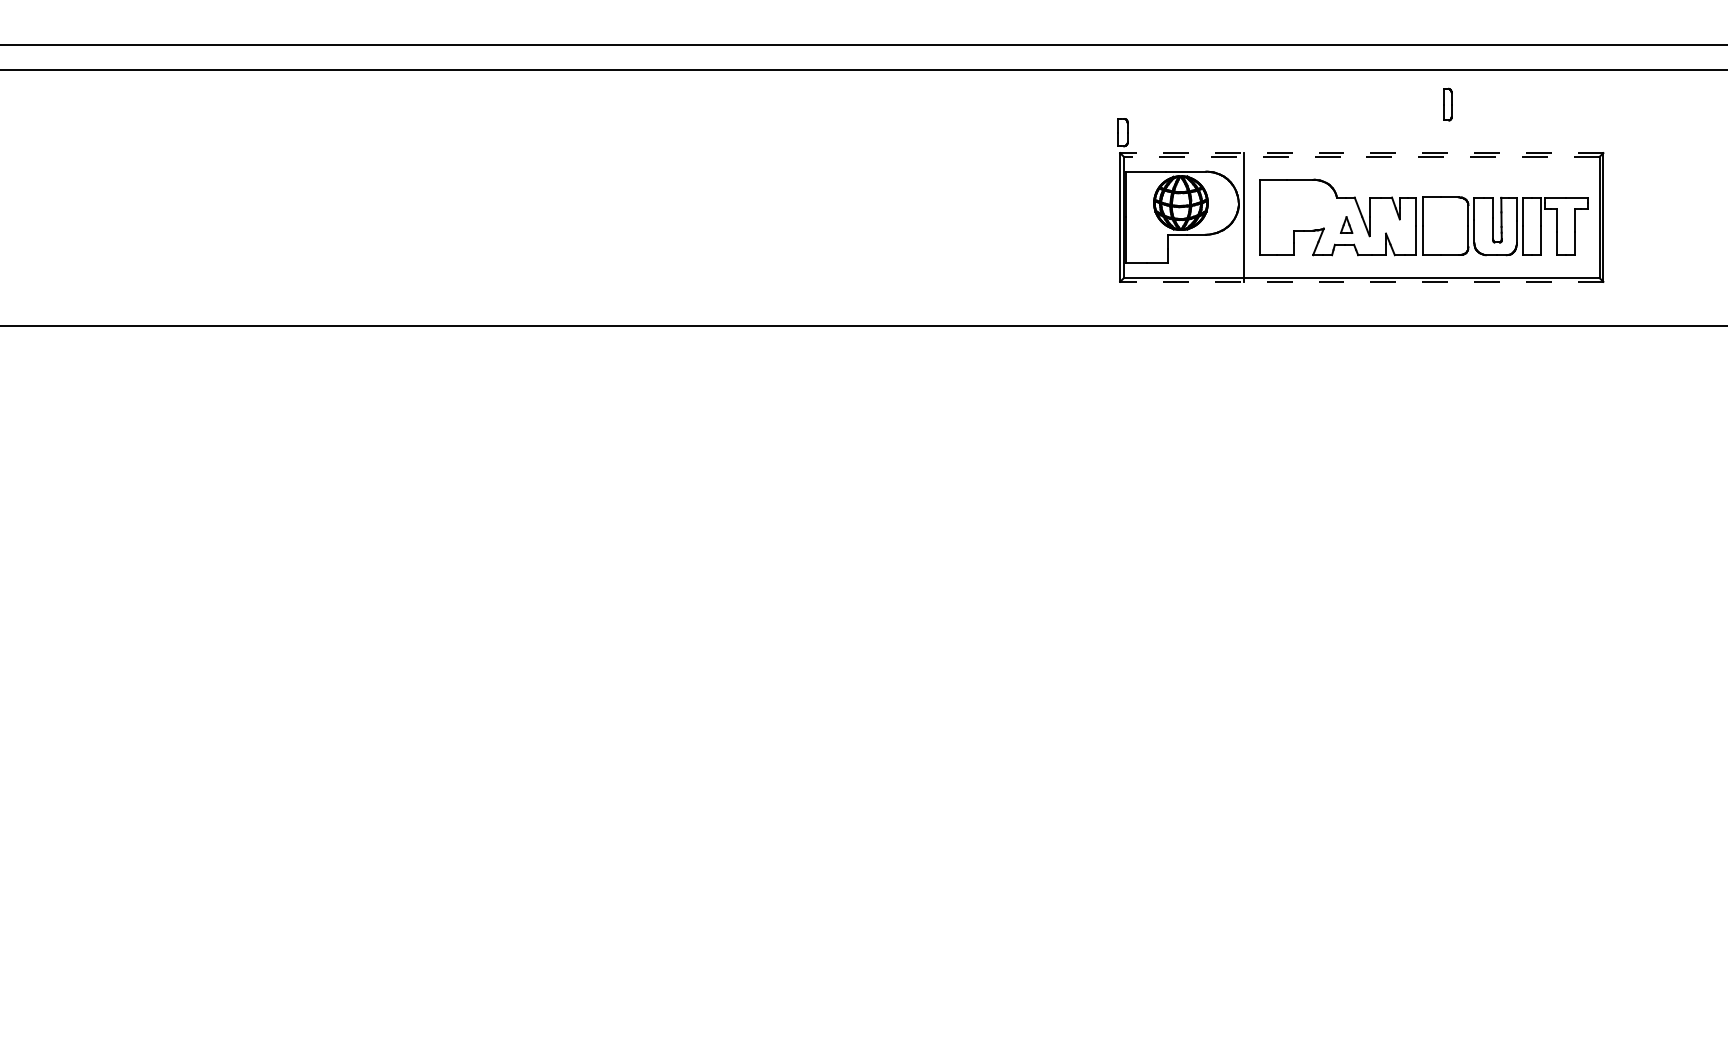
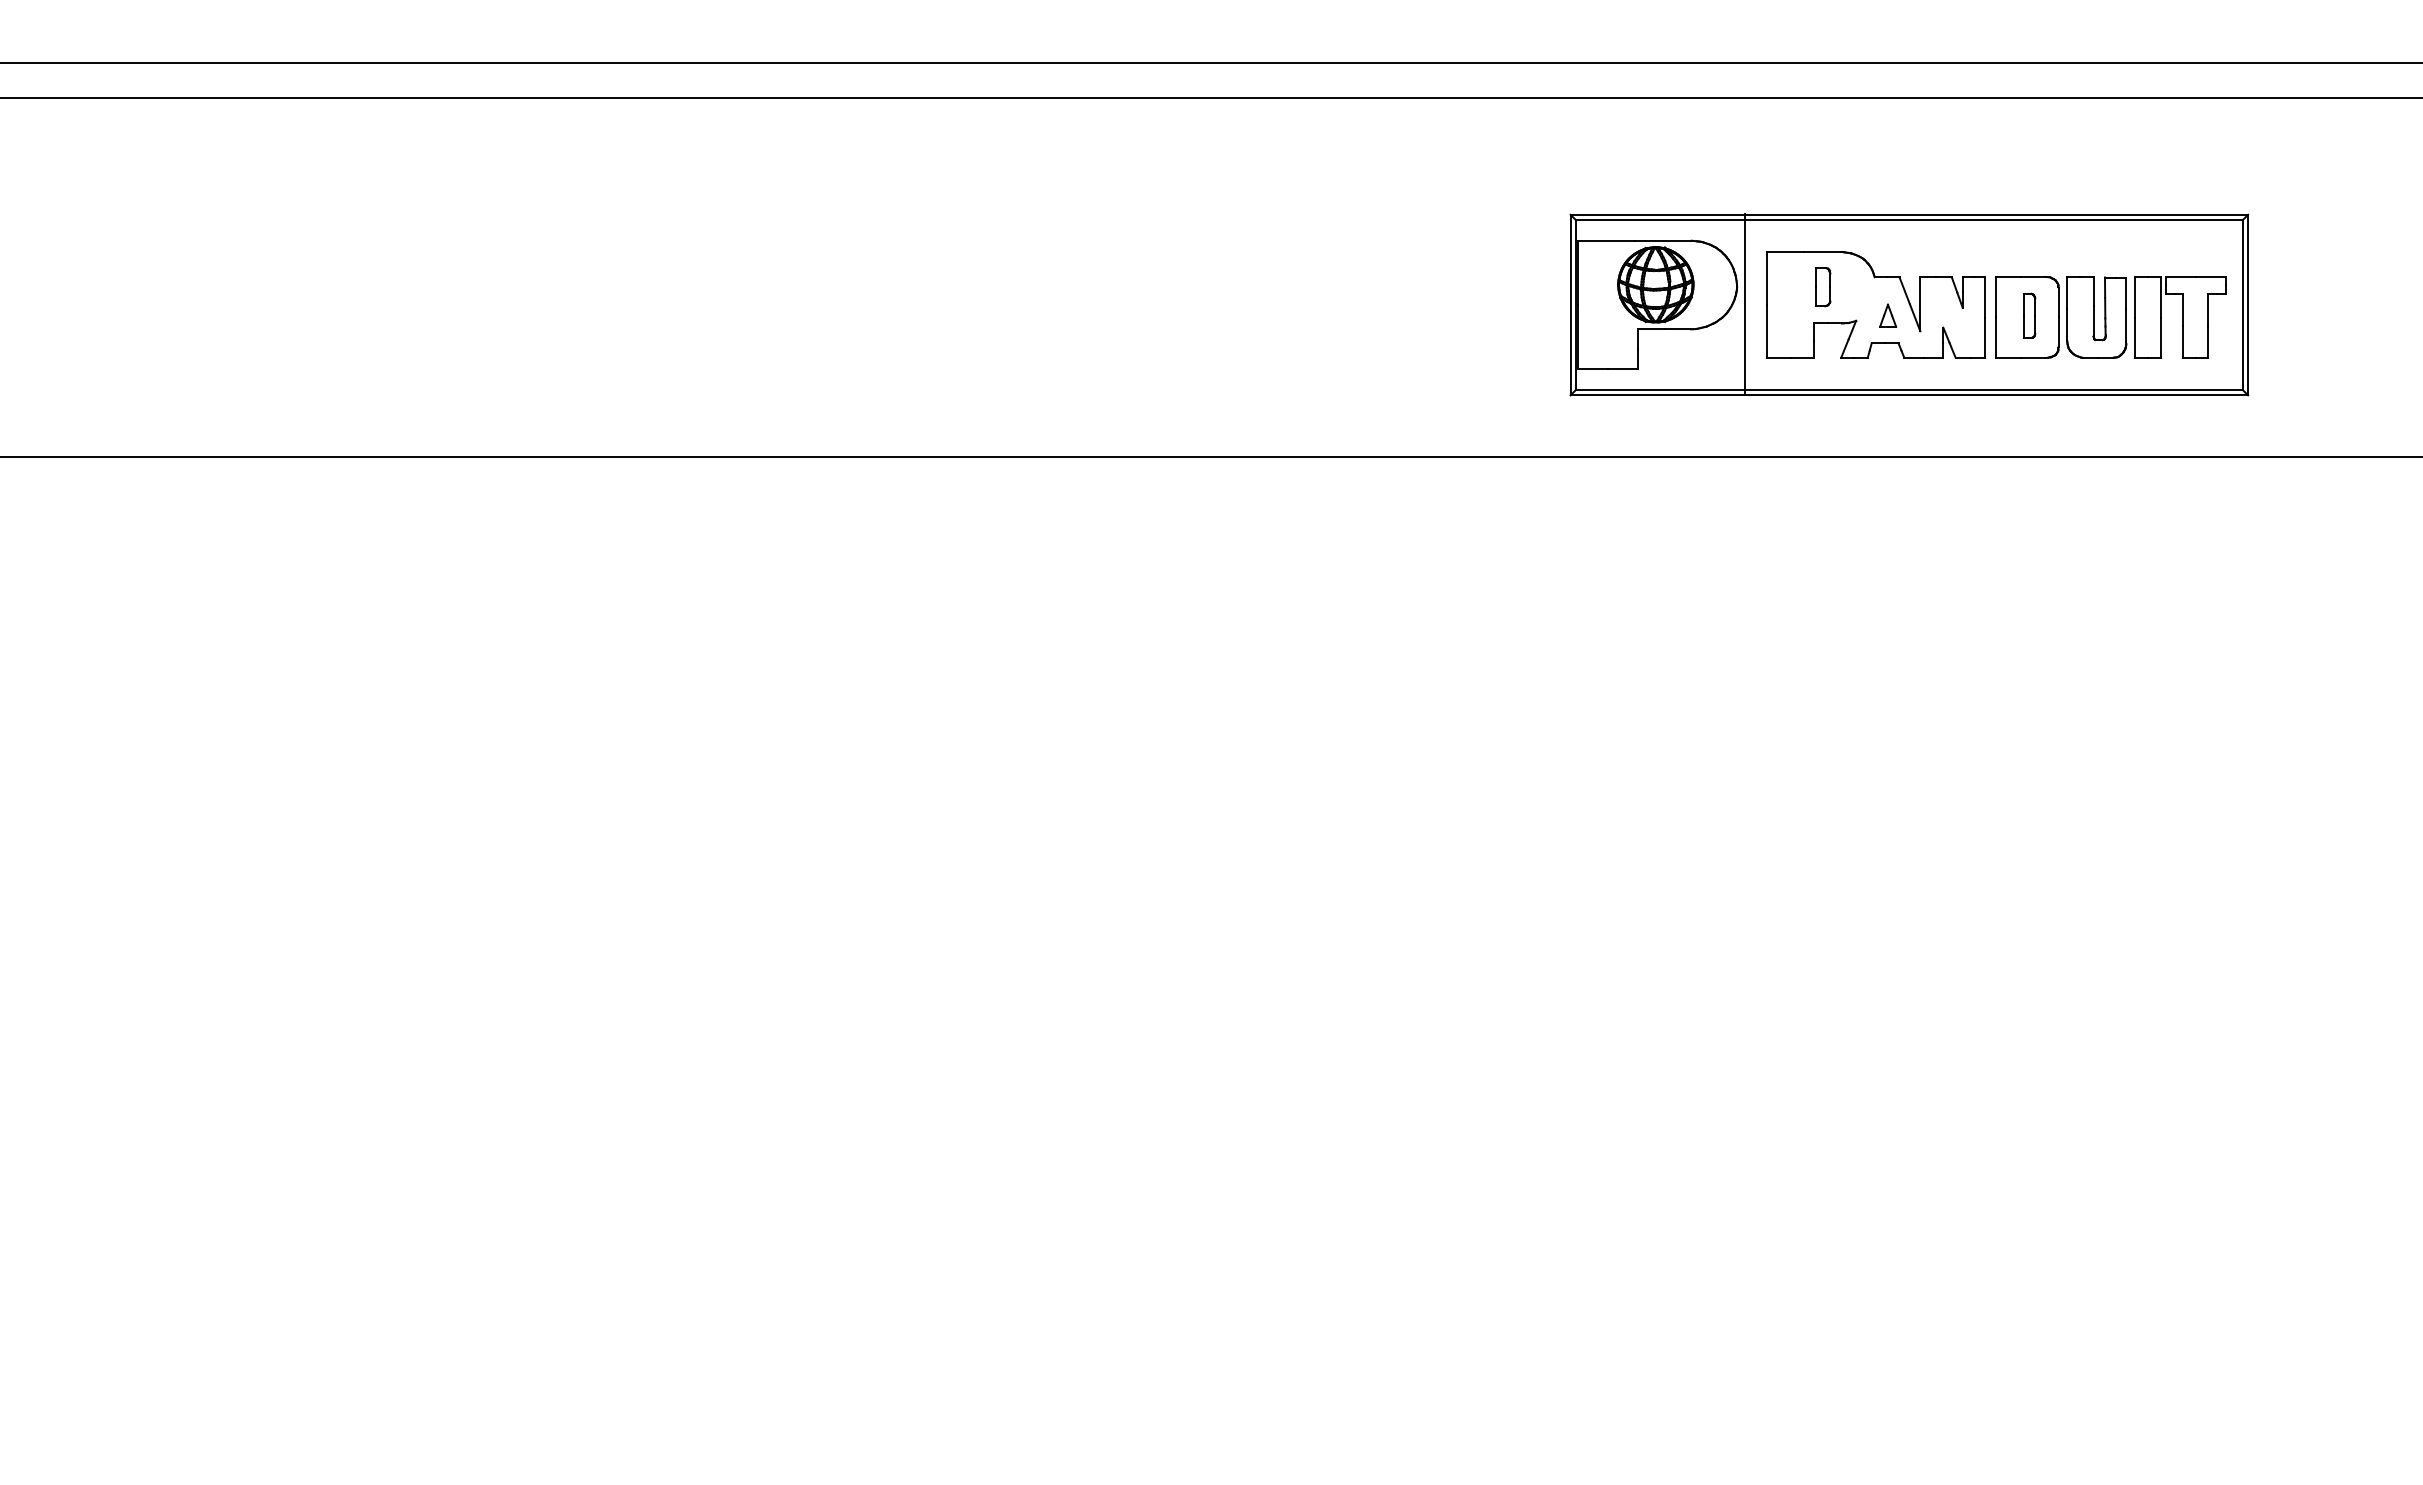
part: (1447, 104) -> (2029, 315), moved
part: (1122, 132) -> (1823, 287), moved
line: (1361, 152) -> (1909, 214), dashed -> solid
line: (1361, 157) -> (1908, 220), dashed -> solid
line: (1361, 281) -> (1909, 395), dashed -> solid

